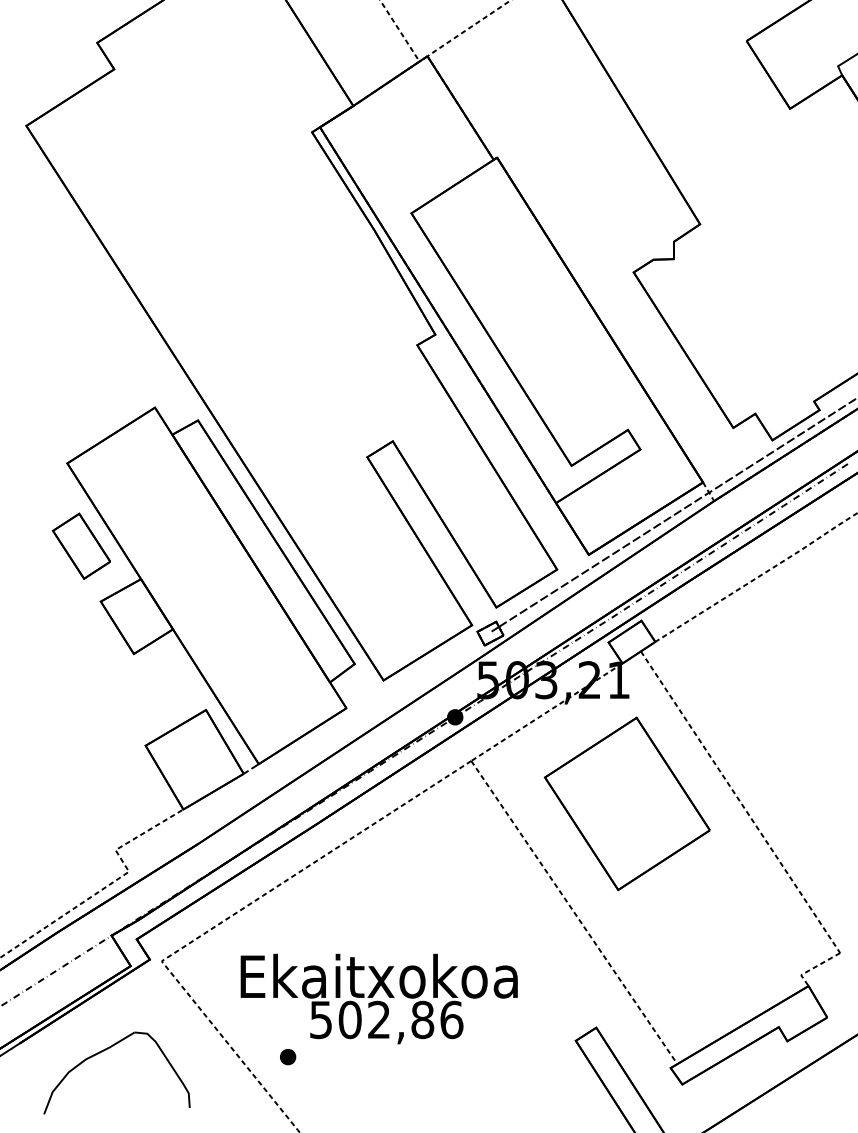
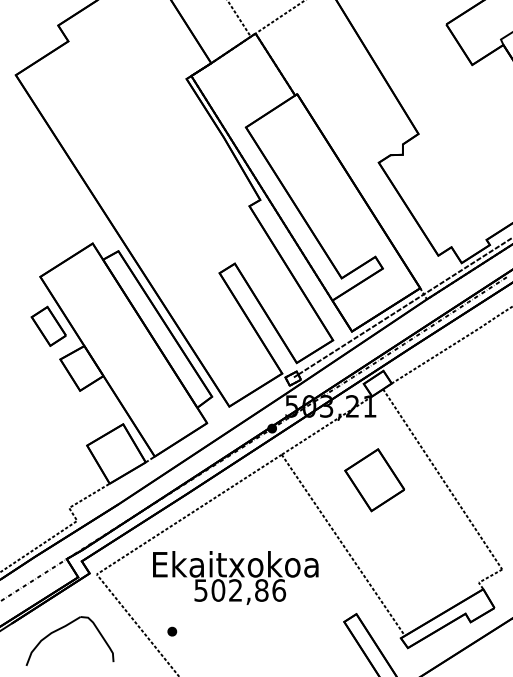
part: (626, 802) -> (374, 479), size x0.6
text: (378, 998) -> (235, 577), moved

